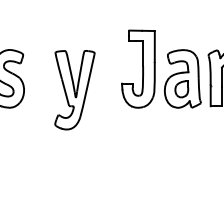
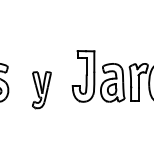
part: (74, 89) -> (41, 89), size x0.7

